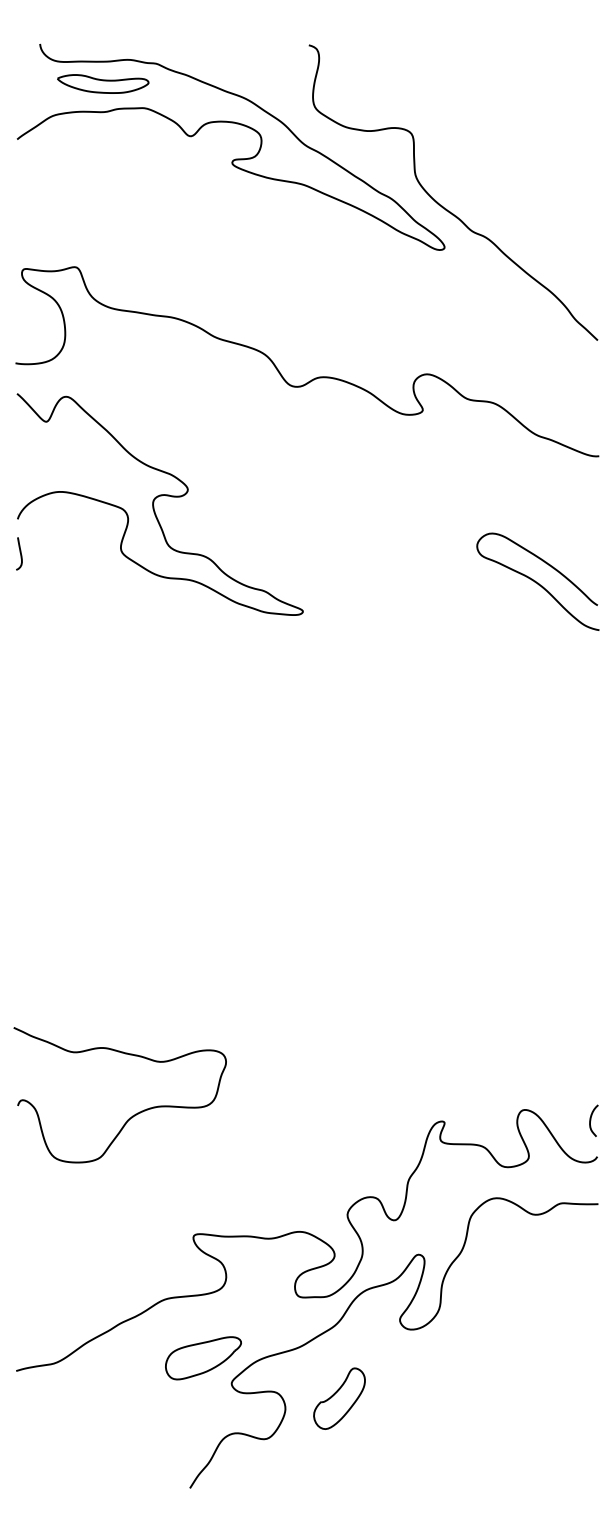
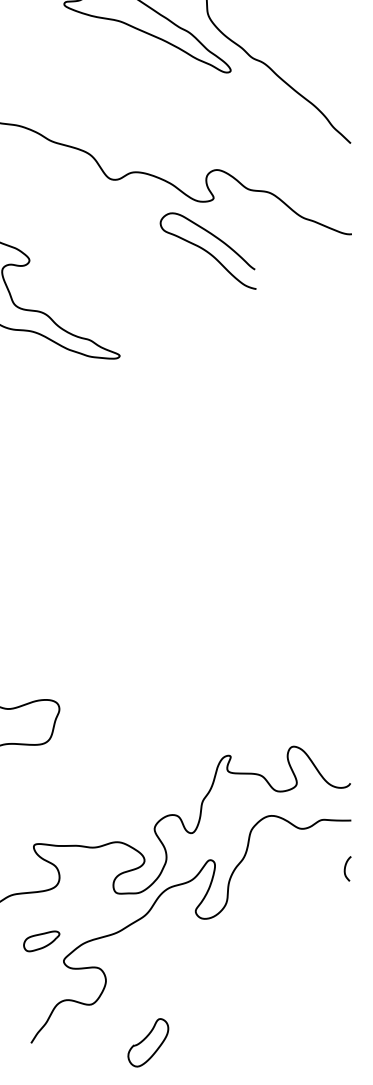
curve: (536, 581) -> (207, 250), moved
curve: (591, 1120) -> (345, 868), moved
part: (203, 1358) -> (41, 941), size x0.6
part: (339, 1398) -> (148, 1042), moved

